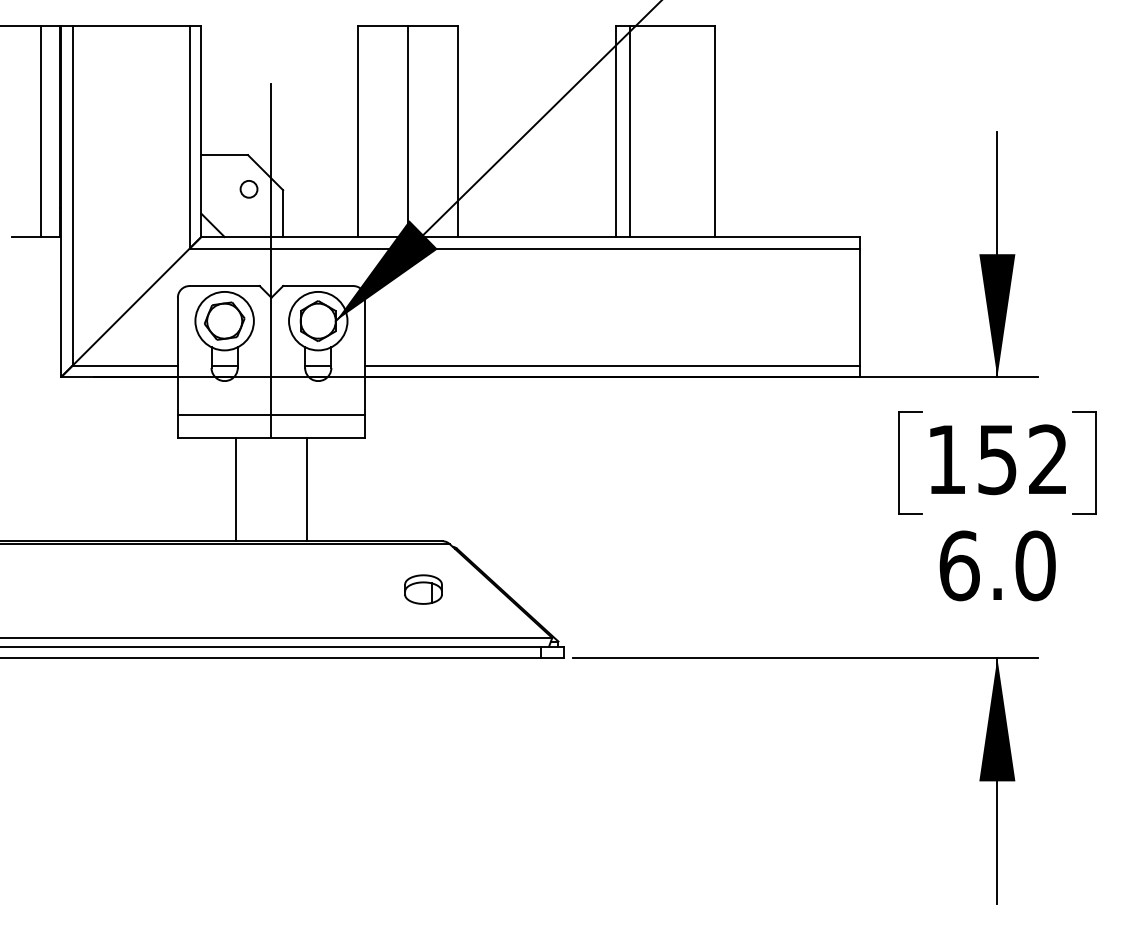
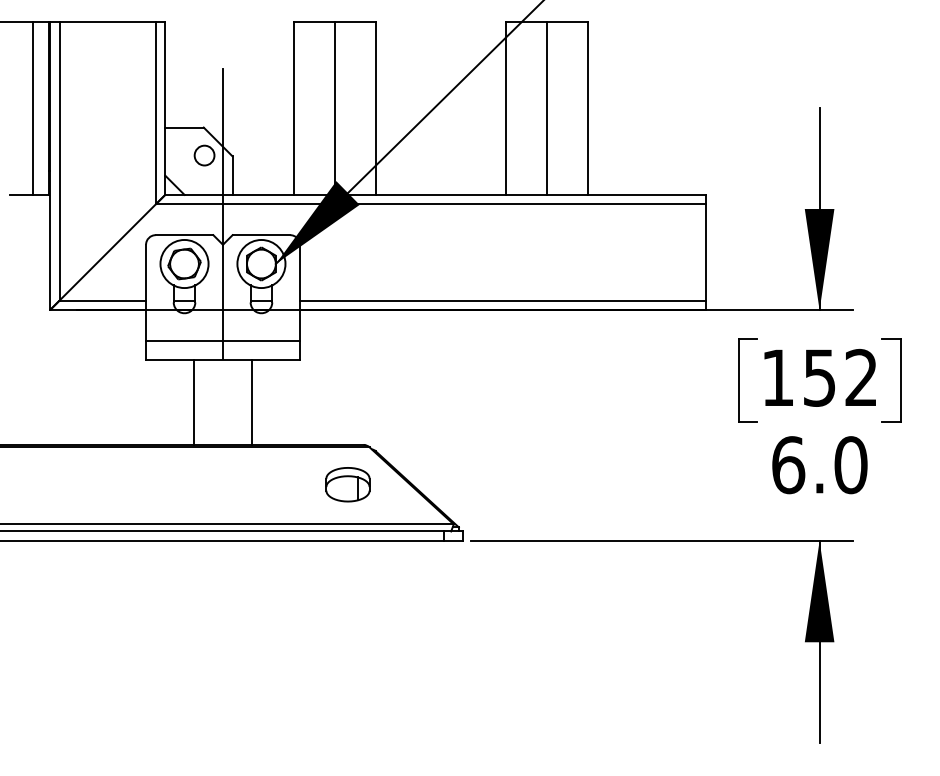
line: (630, 131) -> (546, 108), moved
circle: (248, 189) -> (204, 155), size x1.43
part: (423, 589) -> (347, 484), size x1.43

